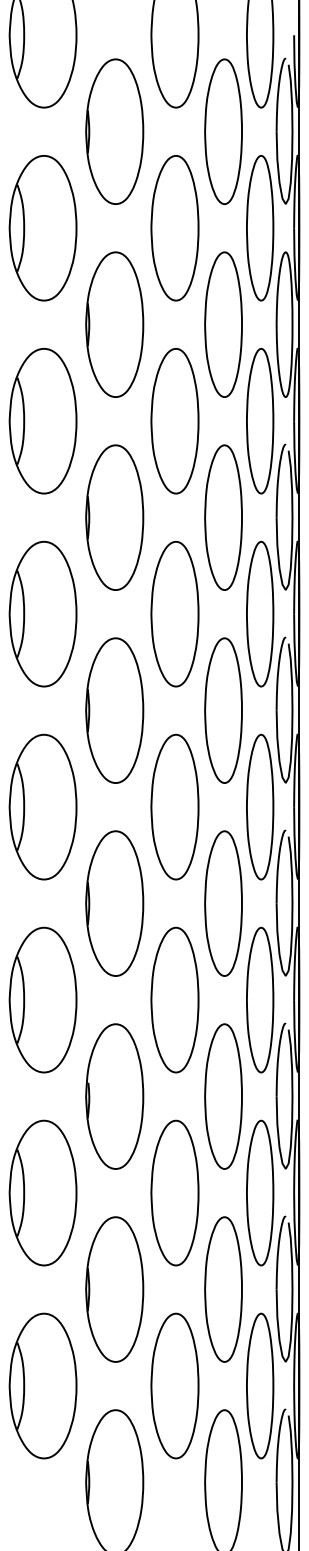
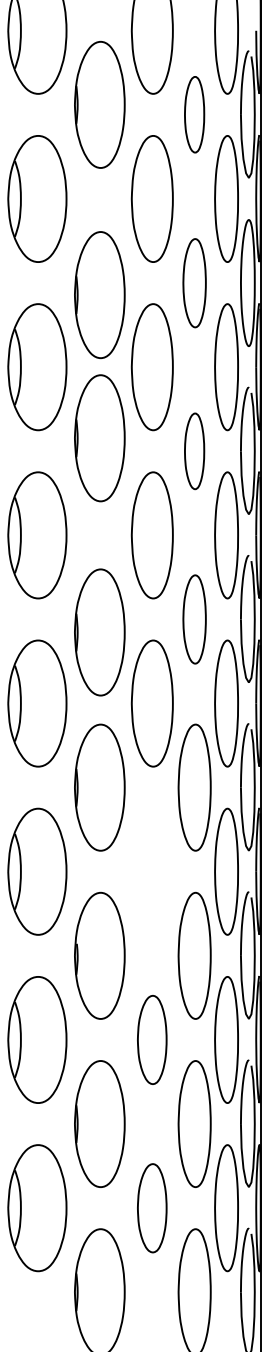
part: (114, 131) -> (99, 104), moved
part: (223, 131) -> (194, 114), size x0.6
part: (114, 325) -> (99, 295), moved
part: (223, 325) -> (194, 283), size x0.7
part: (114, 517) -> (99, 438), moved
part: (223, 517) -> (194, 451), size x0.6
part: (114, 710) -> (99, 632), moved
part: (223, 710) -> (194, 619), size x0.7
part: (174, 999) -> (151, 871), removed
part: (174, 1192) -> (151, 1039), size x0.7
part: (174, 1386) -> (151, 1208), size x0.7

